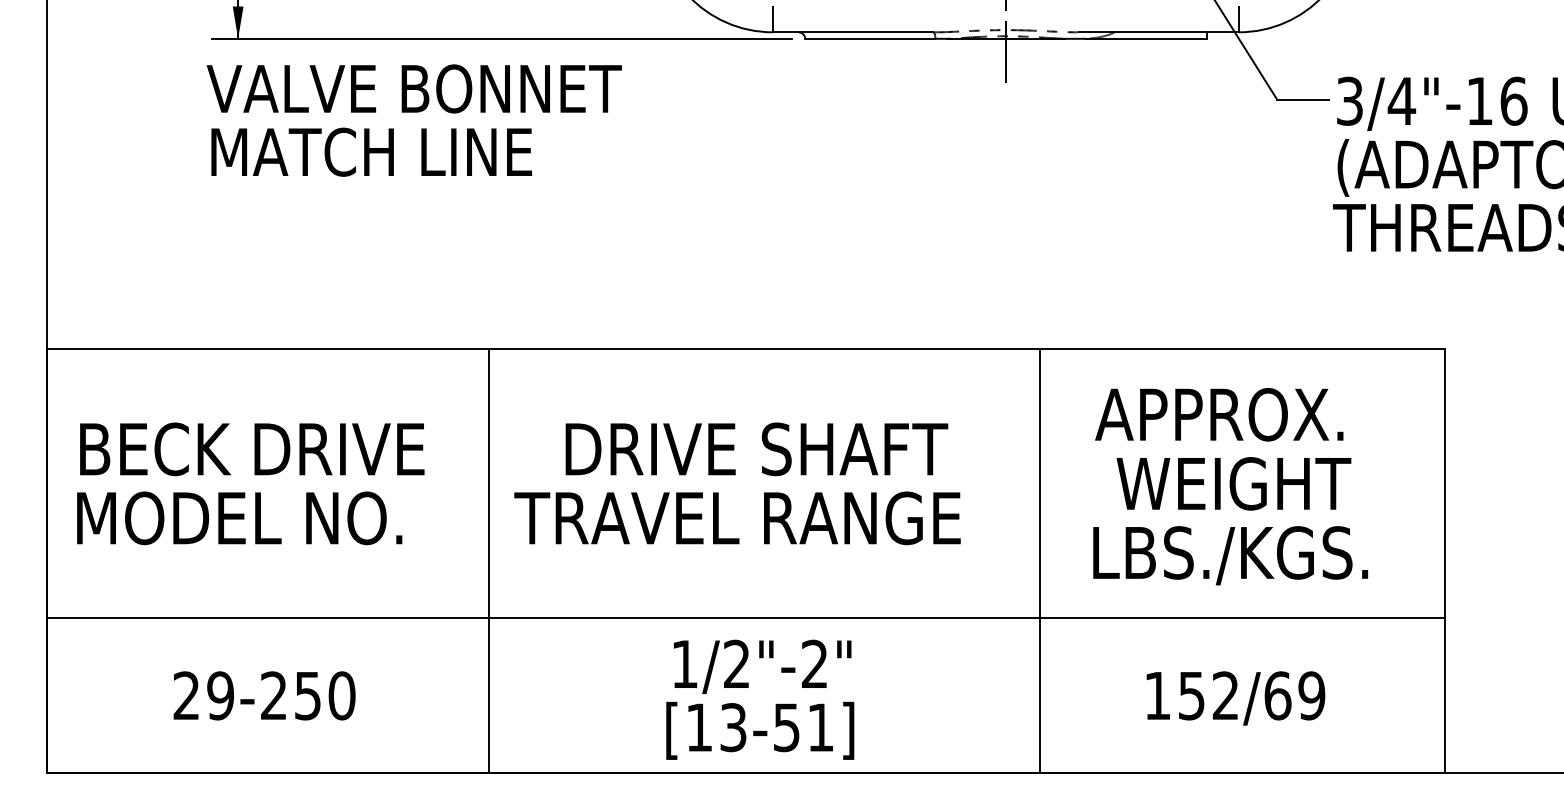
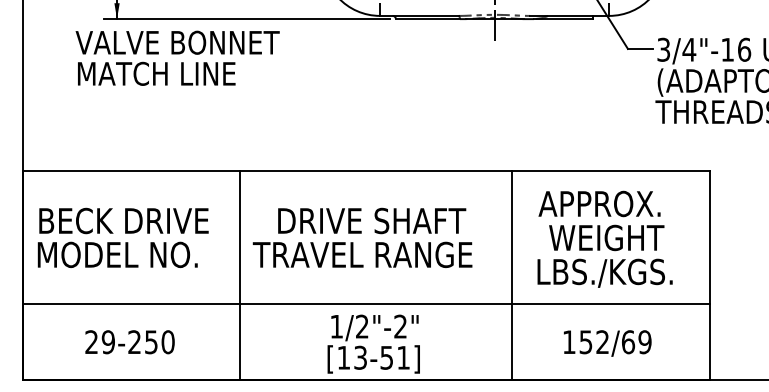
text: (413, 118) -> (177, 57), moved

